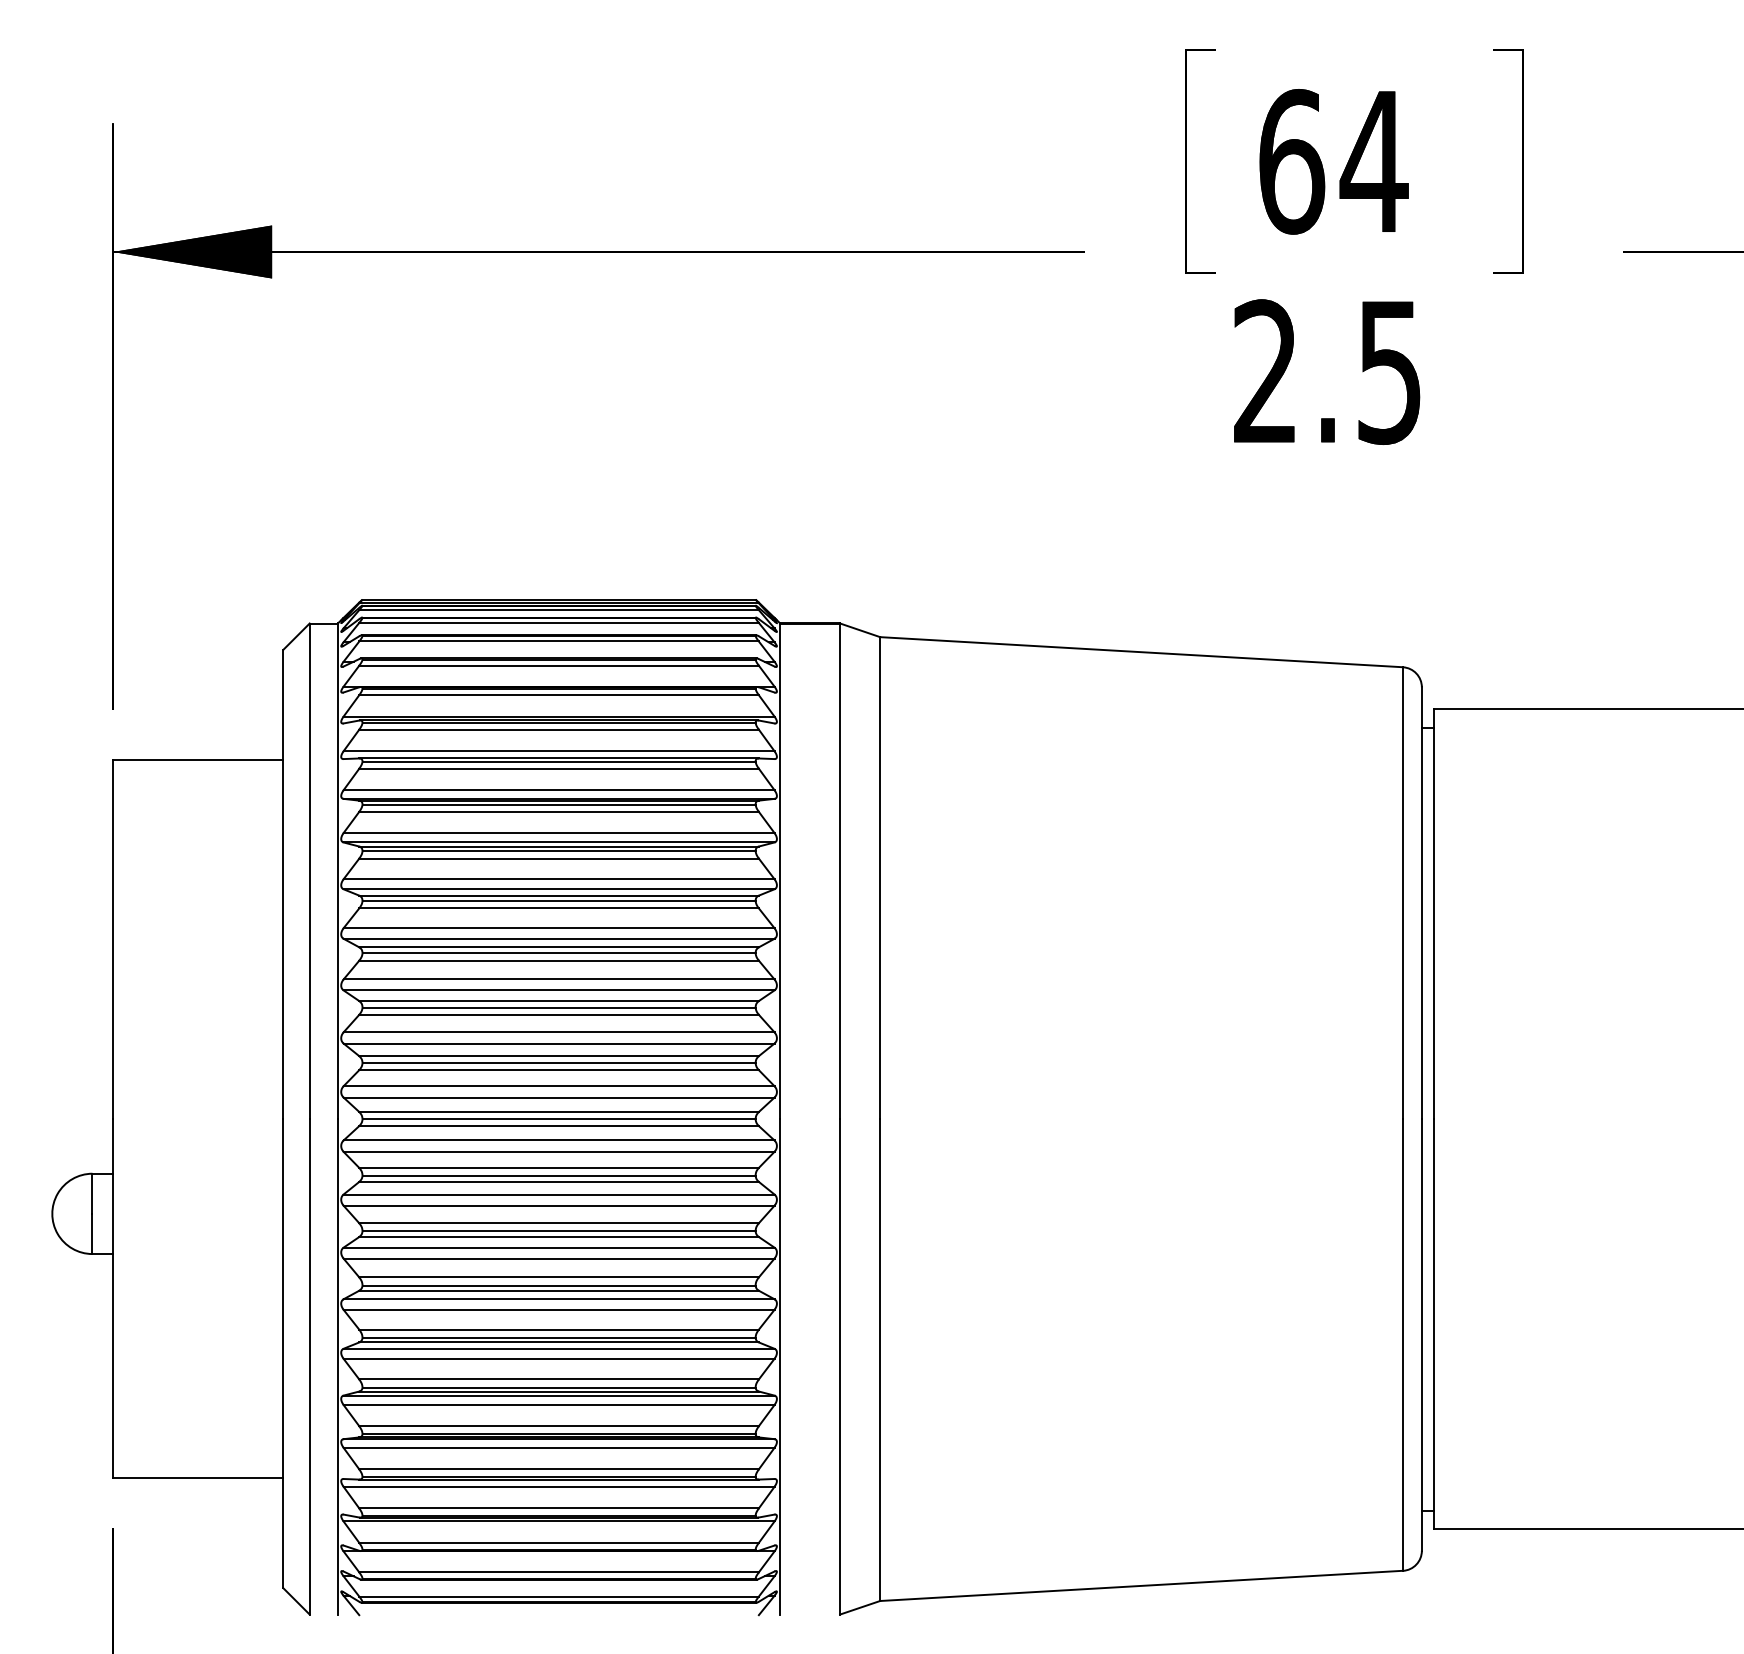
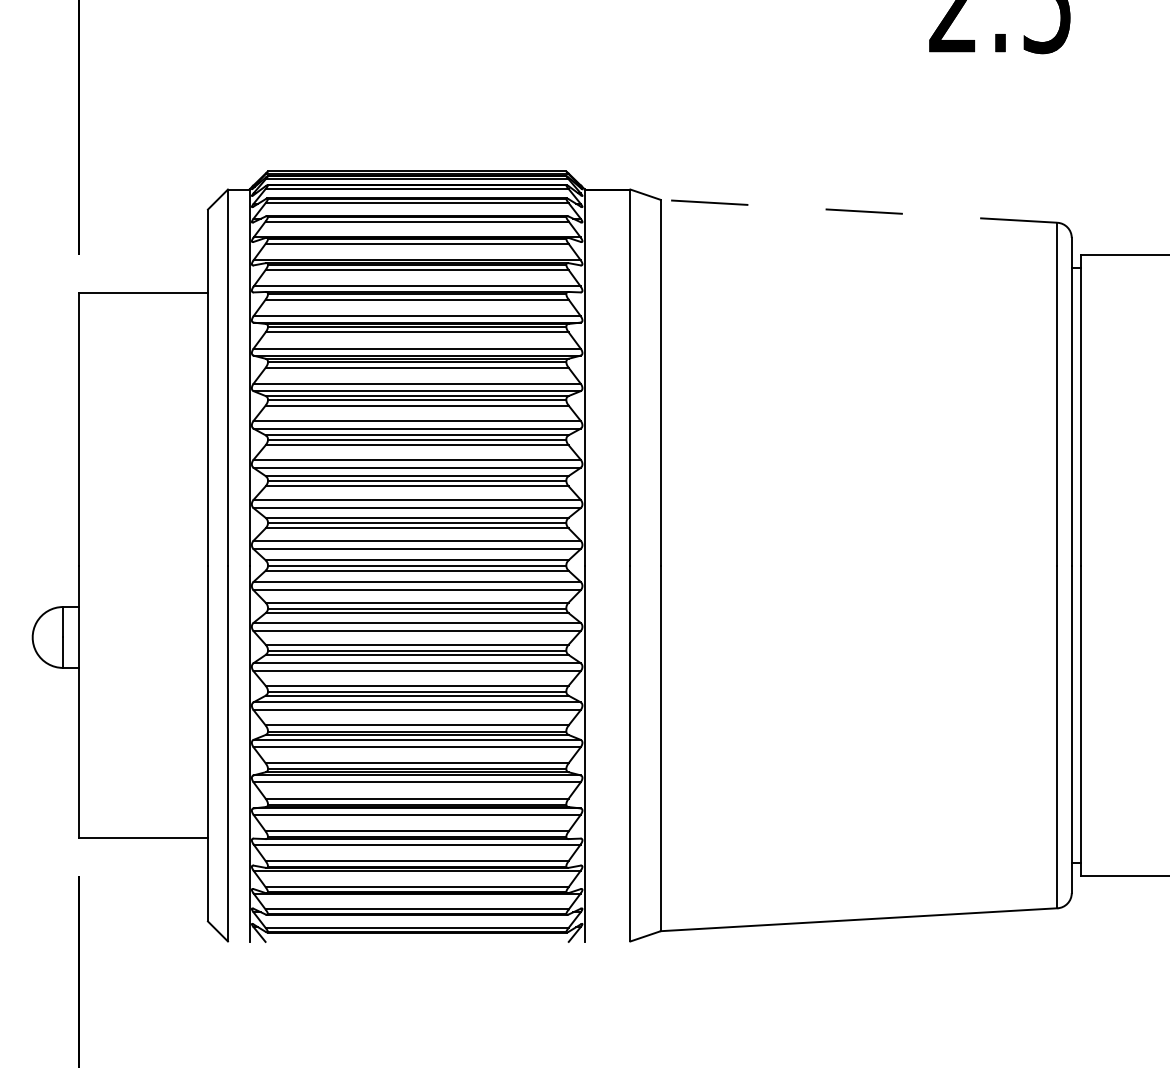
line: (1141, 652) -> (859, 211), solid -> dashed

